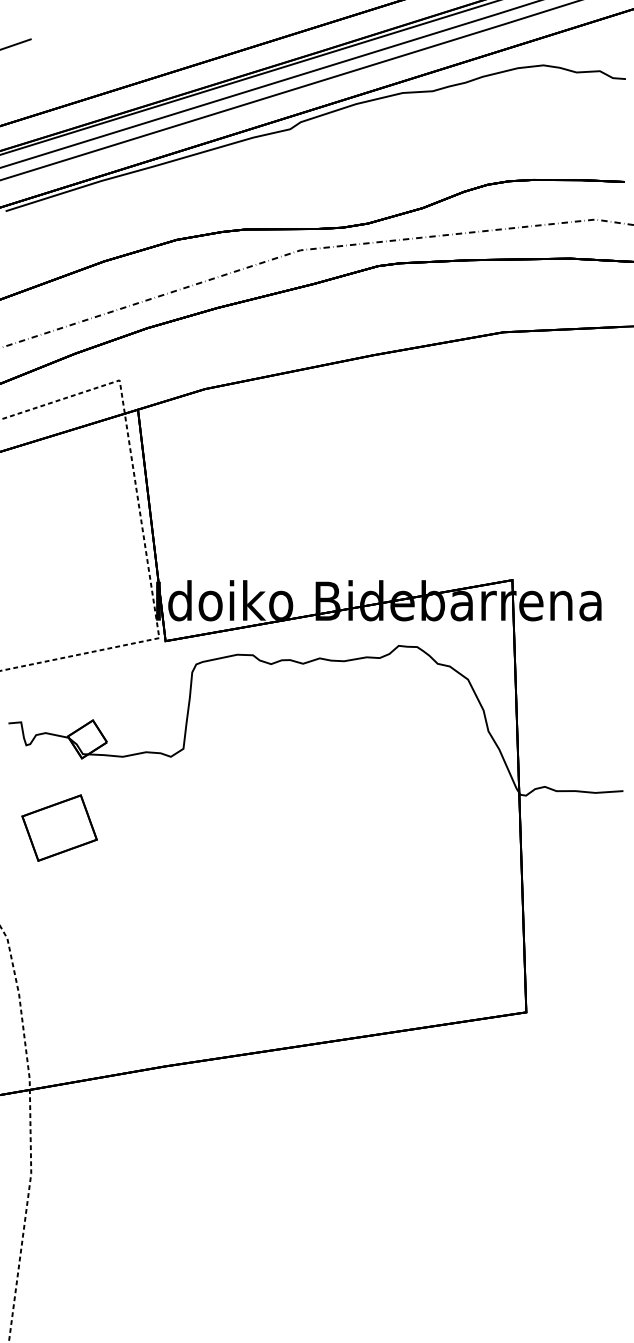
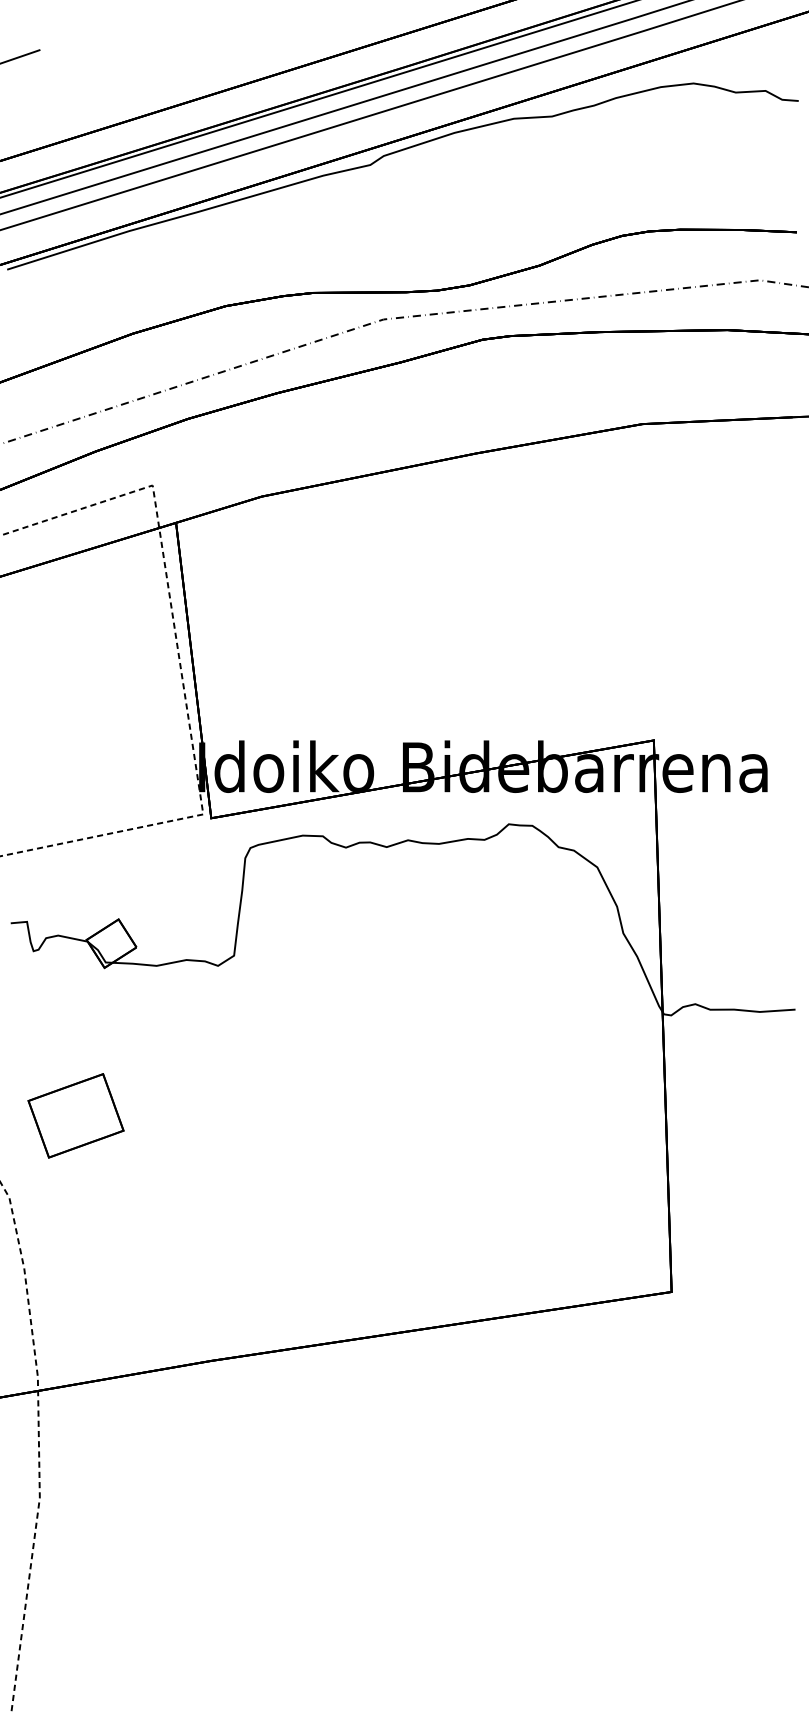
part: (59, 827) -> (75, 1115), moved

